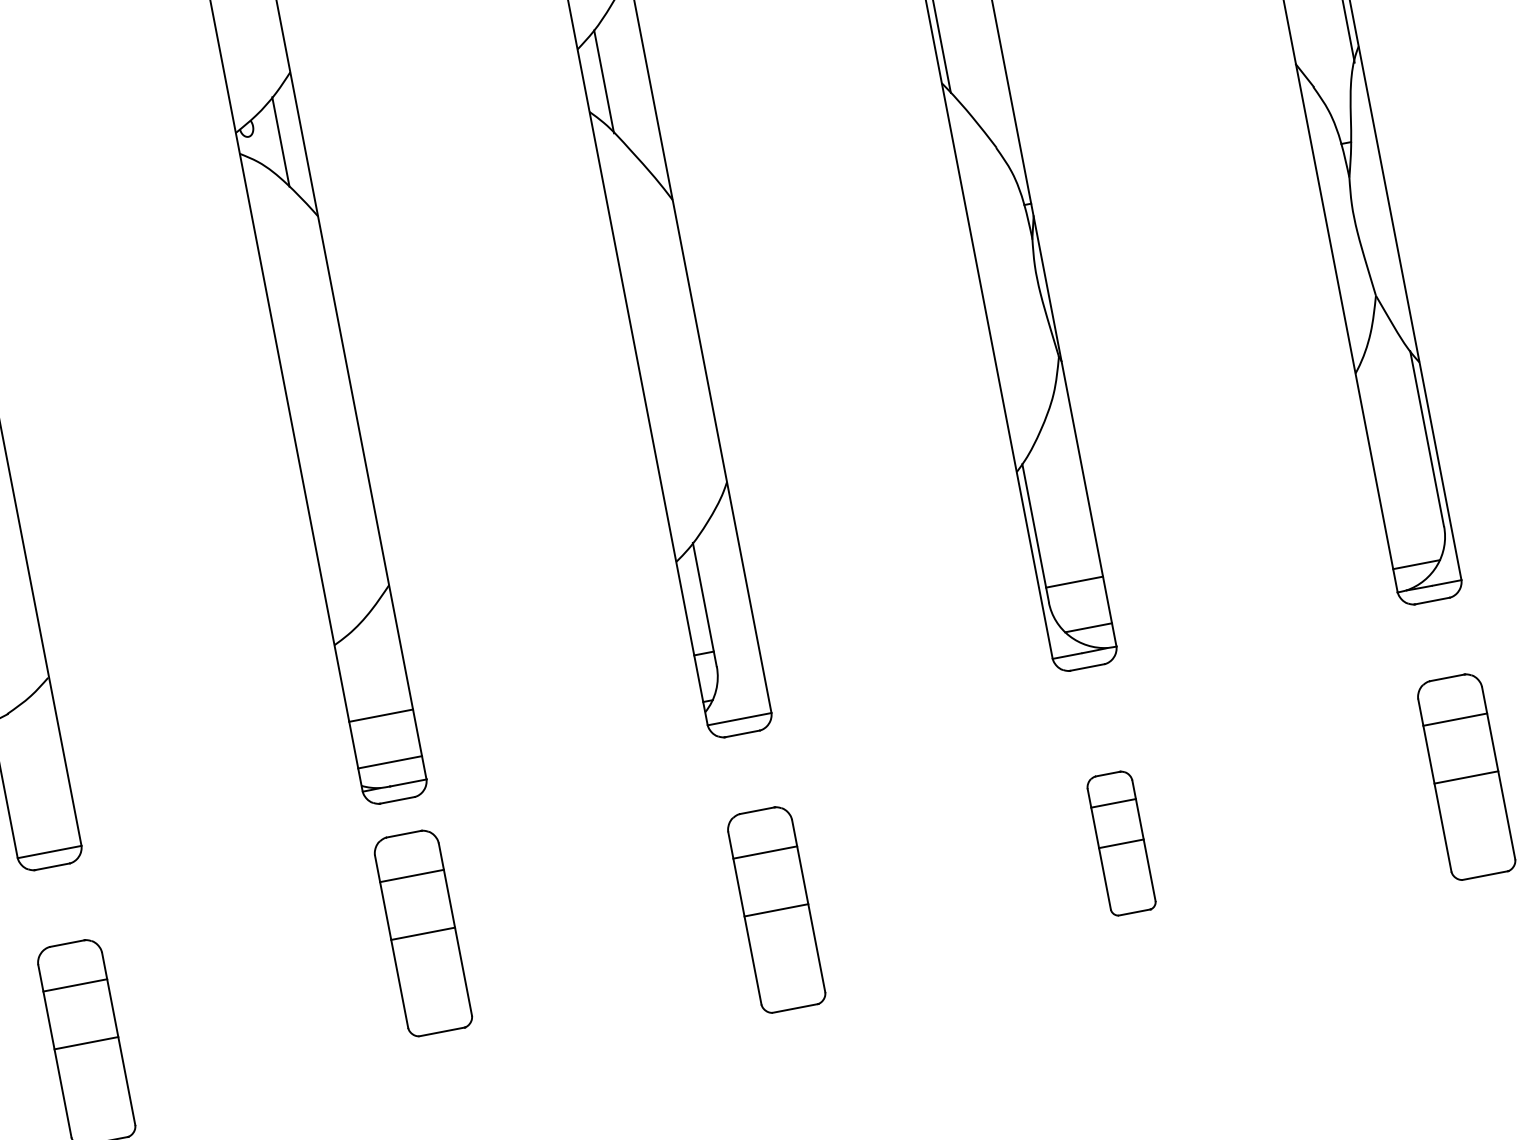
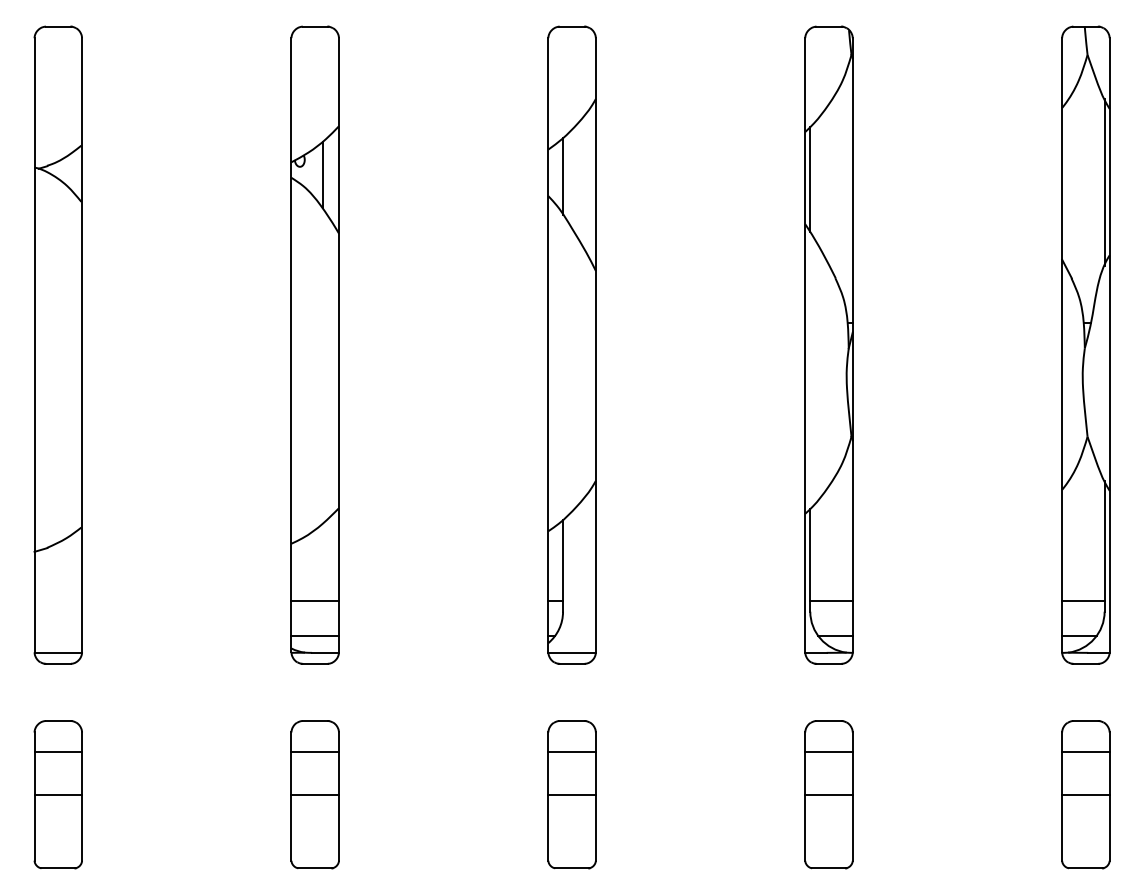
line: (1412, 516) -> (1083, 600), added
part: (1120, 843) -> (828, 794), size x1.43
part: (422, 933) -> (314, 794), moved

